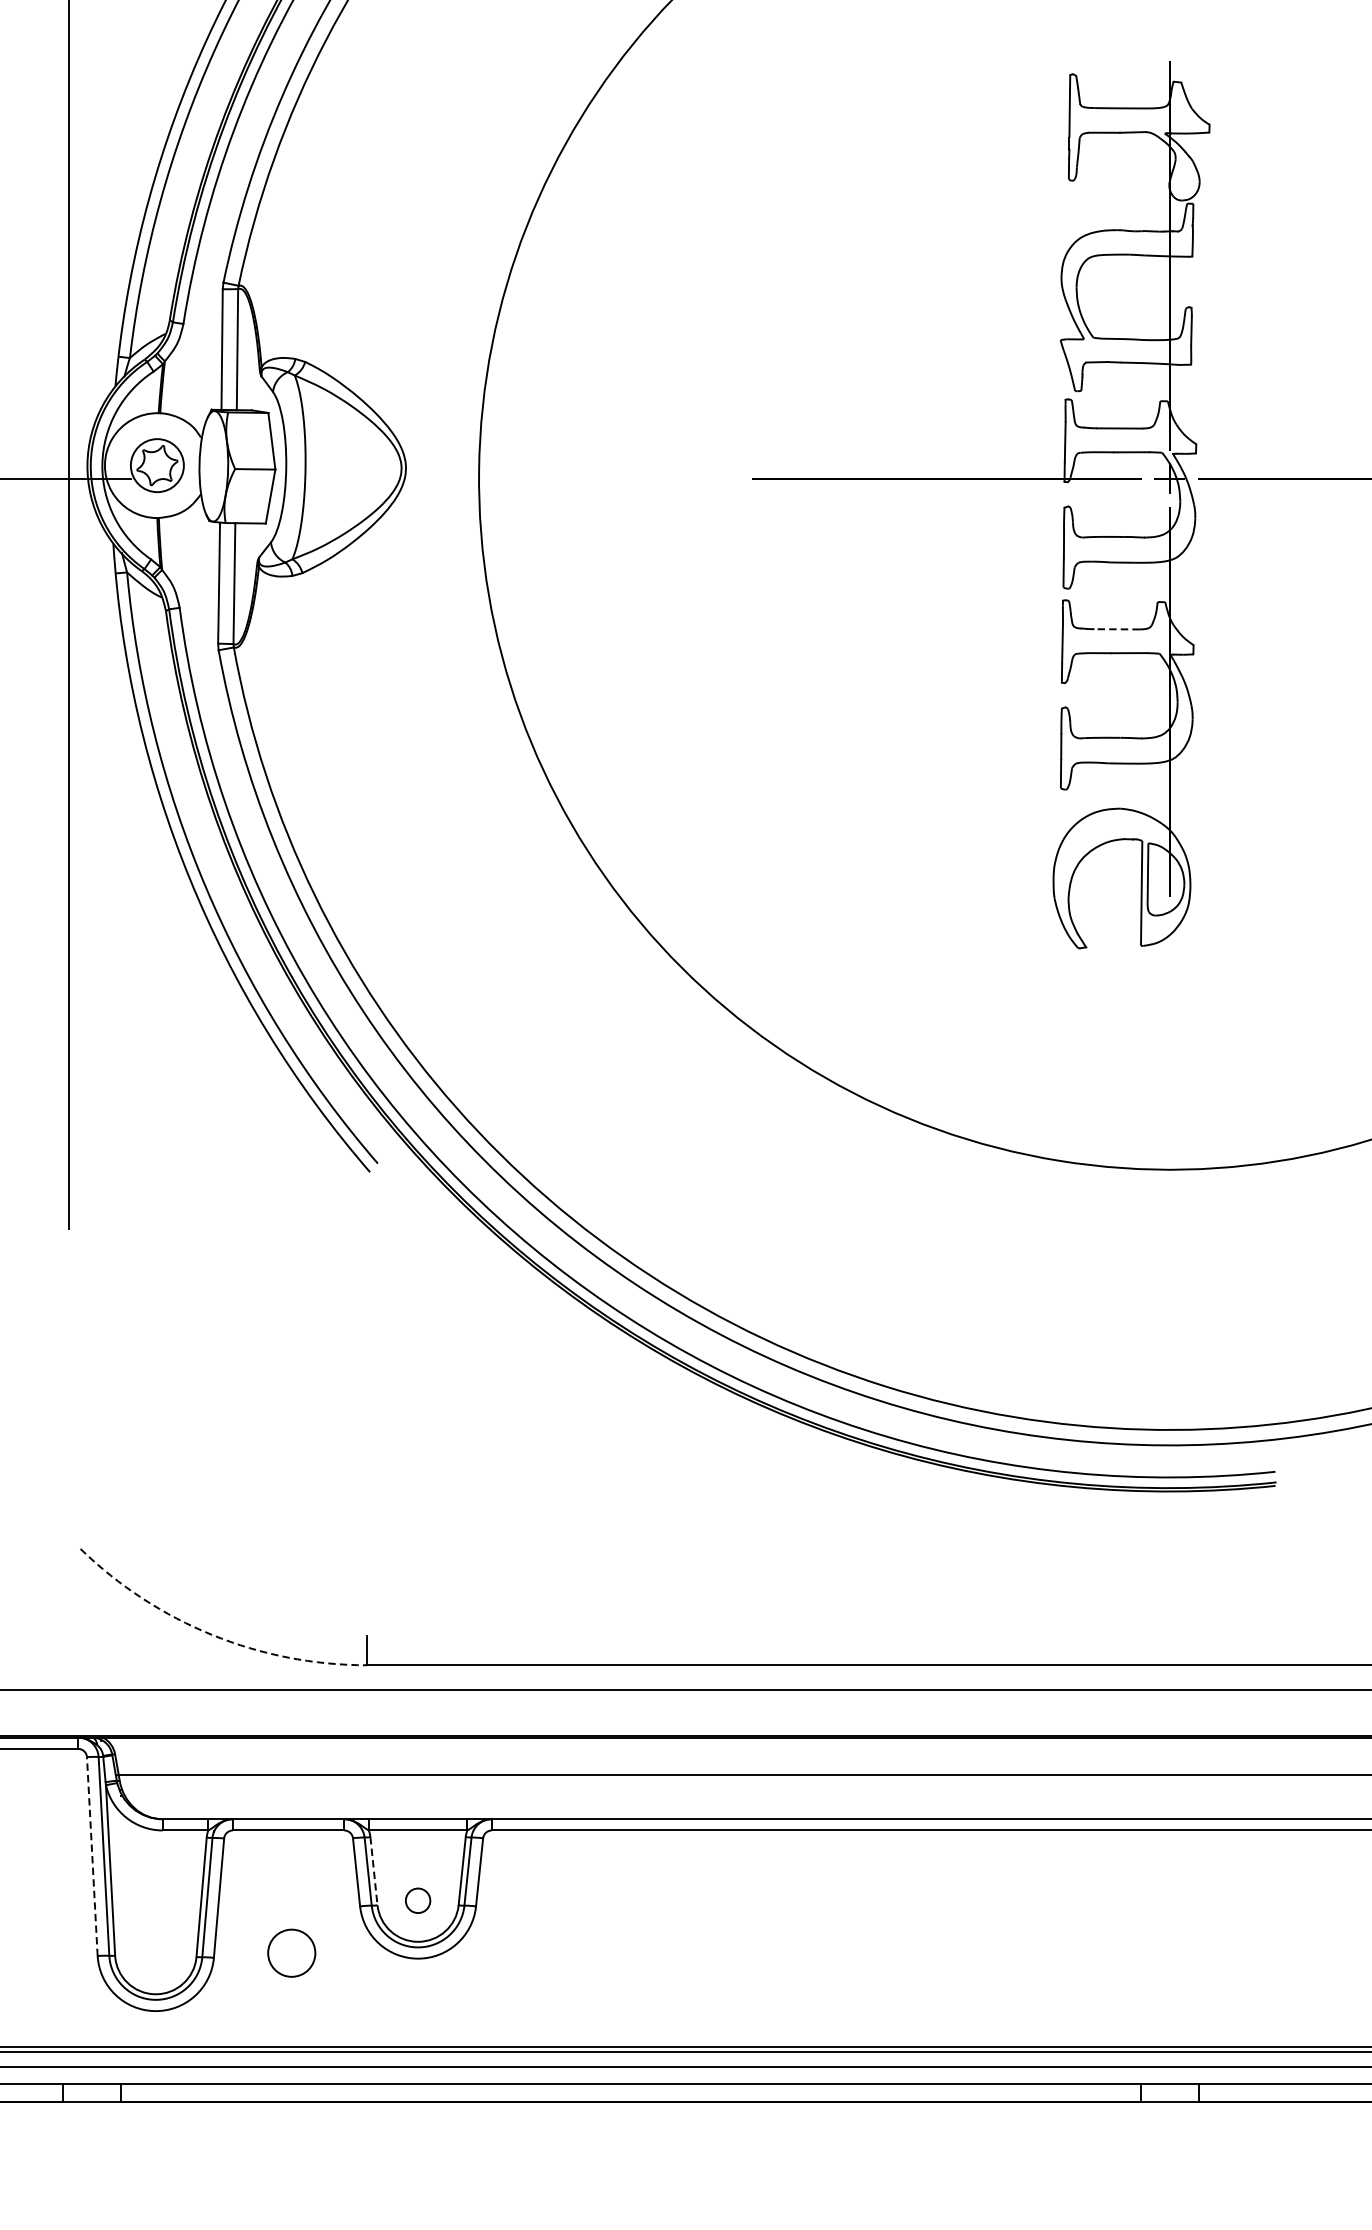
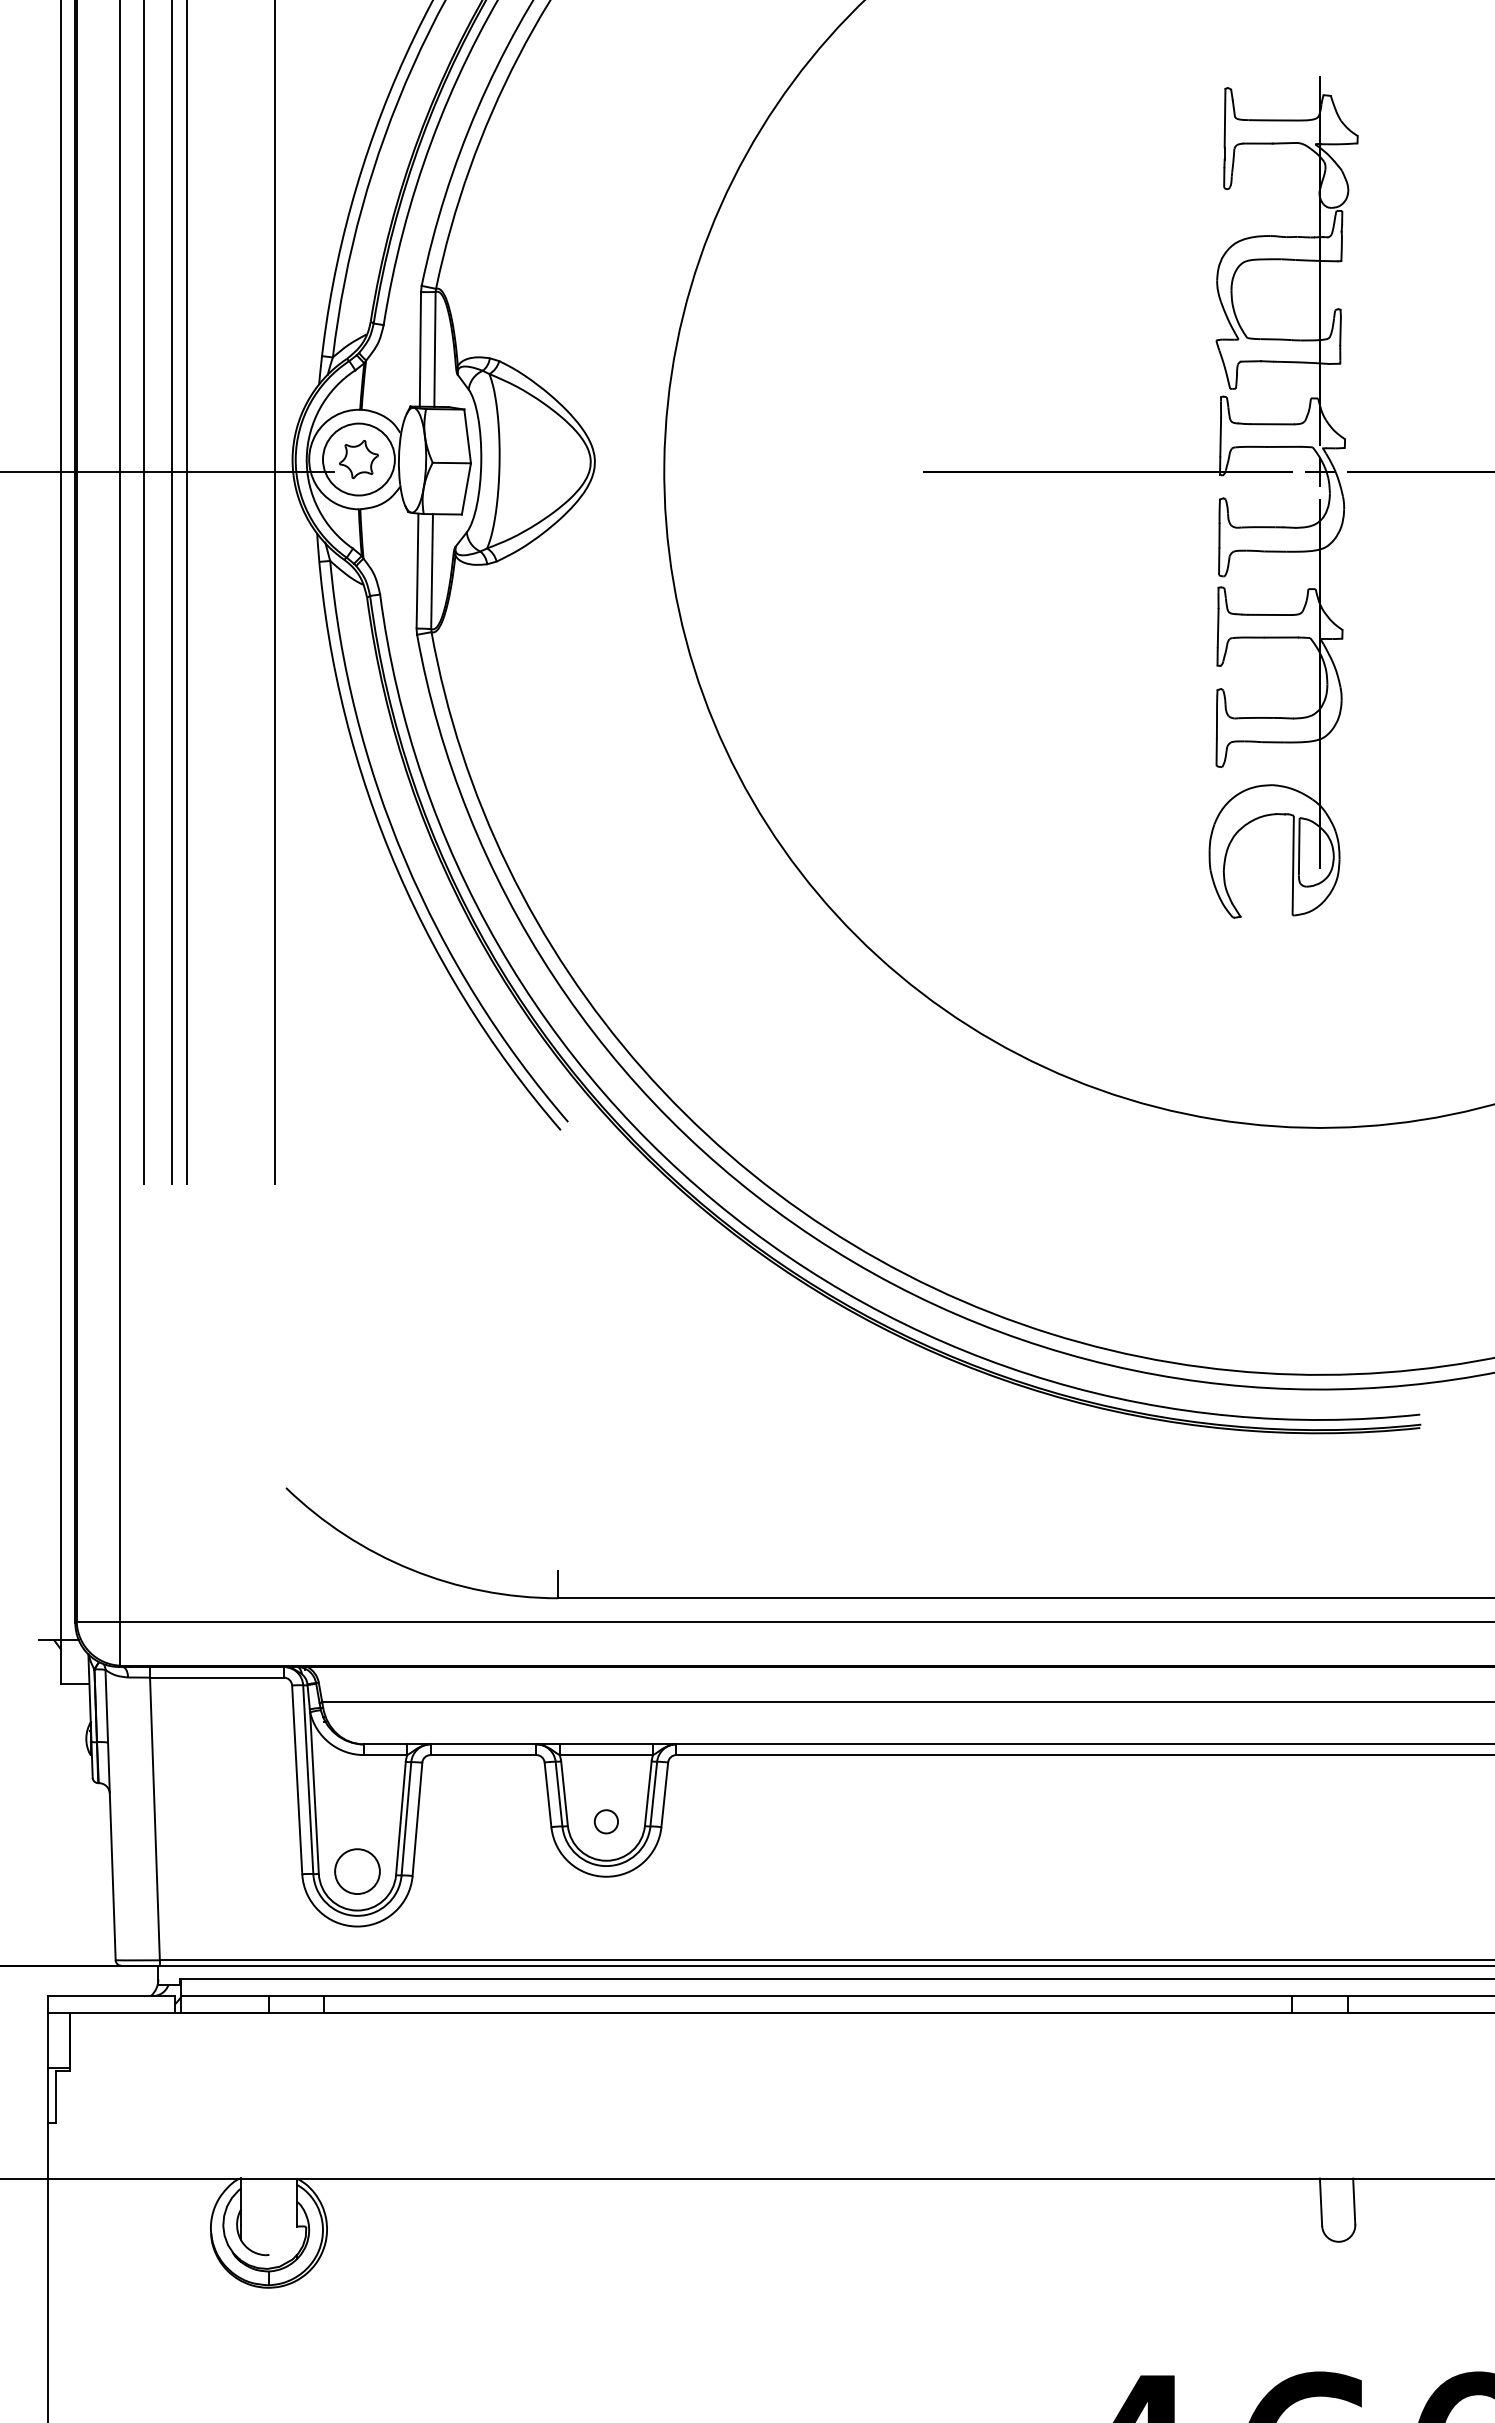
circle: (156, 465) -> (358, 459), size x1.43
line: (1116, 628) -> (1269, 614), dashed -> solid
arc: (212, 1634) -> (411, 1569), dashed -> solid
line: (92, 1856) -> (297, 1779), dashed -> solid
line: (373, 1870) -> (564, 1793), dashed -> solid
circle: (291, 1953) -> (357, 1871), moved

